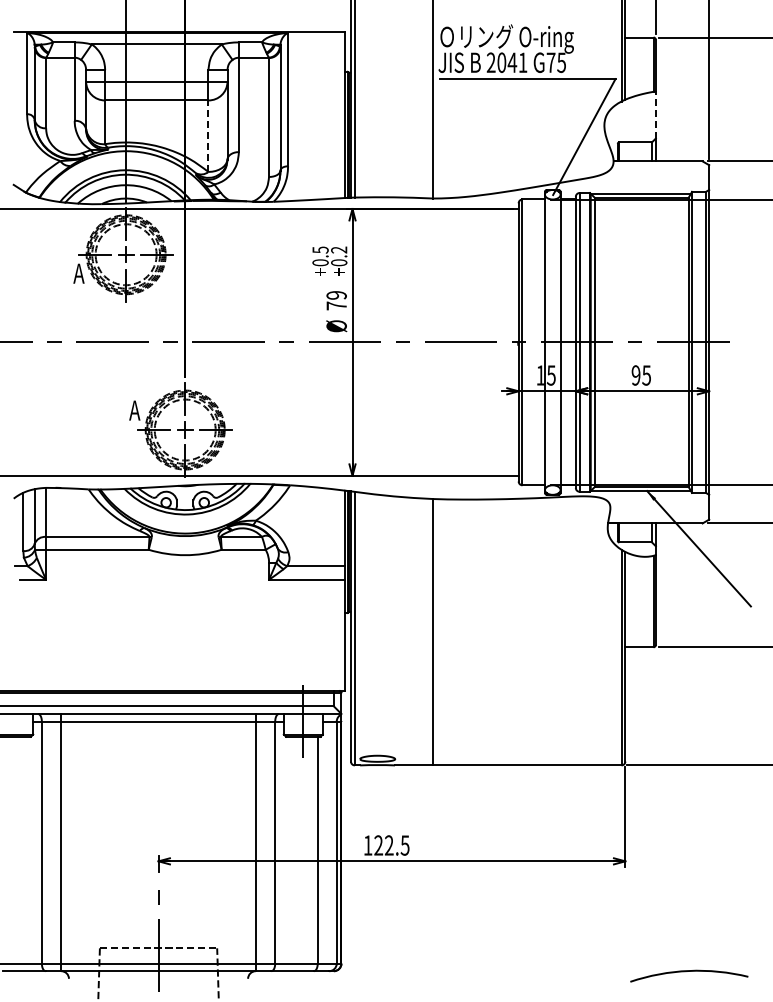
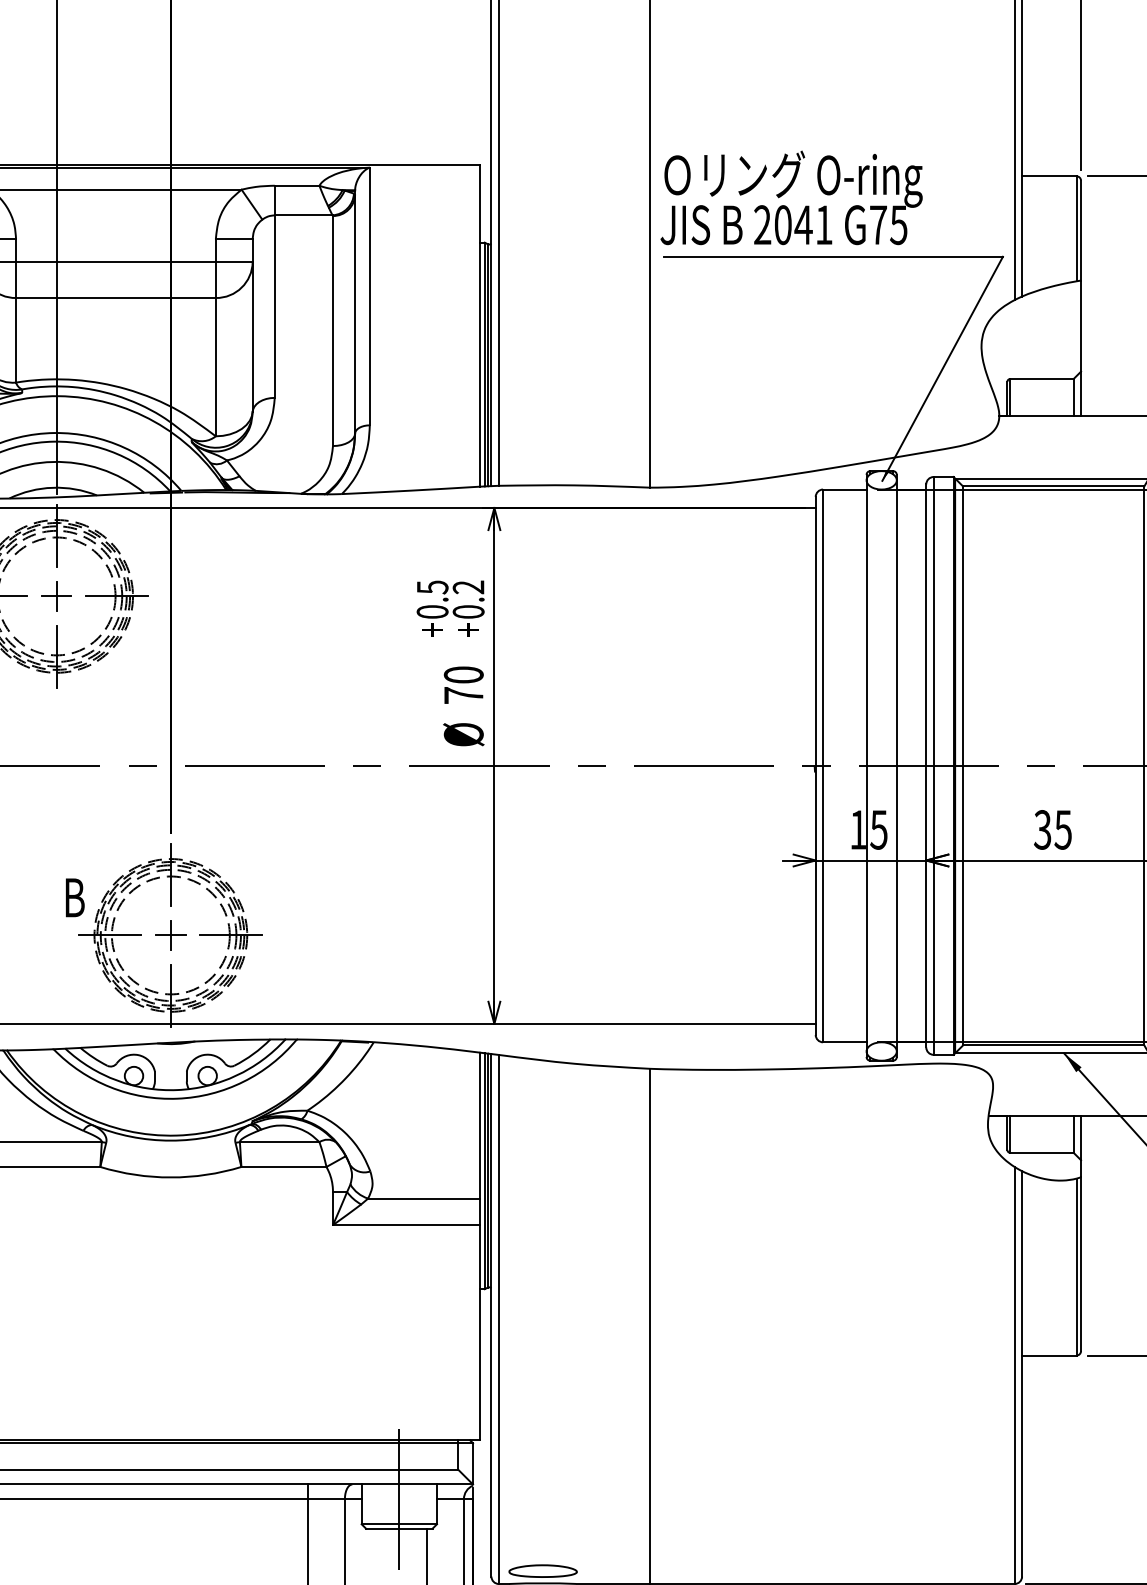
line: (655, 114) -> (1080, 325), dashed -> solid
line: (208, 136) -> (215, 367), dashed -> solid
text: (336, 295) -> (463, 675), 79 -> 70
text: (635, 375) -> (1041, 829), 95 -> 35
text: (134, 410) -> (72, 897), A -> B

